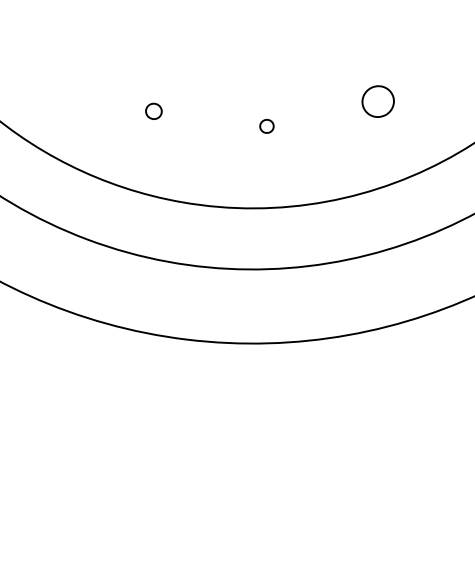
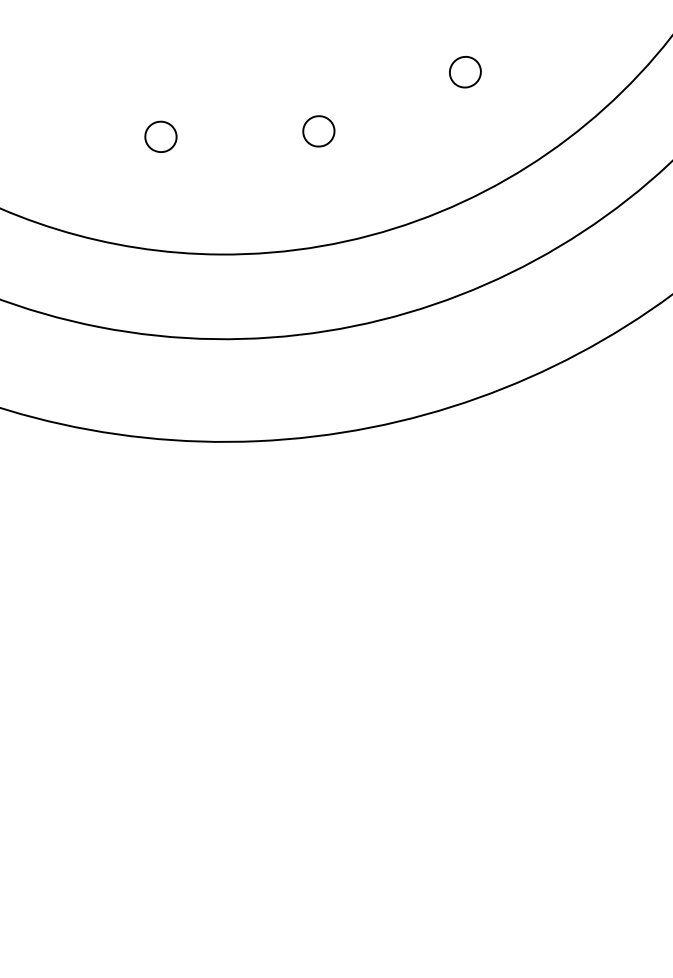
part: (378, 101) -> (465, 72), size x0.71
part: (153, 111) -> (160, 136), size x1.43
part: (266, 126) -> (318, 131), size x1.67

